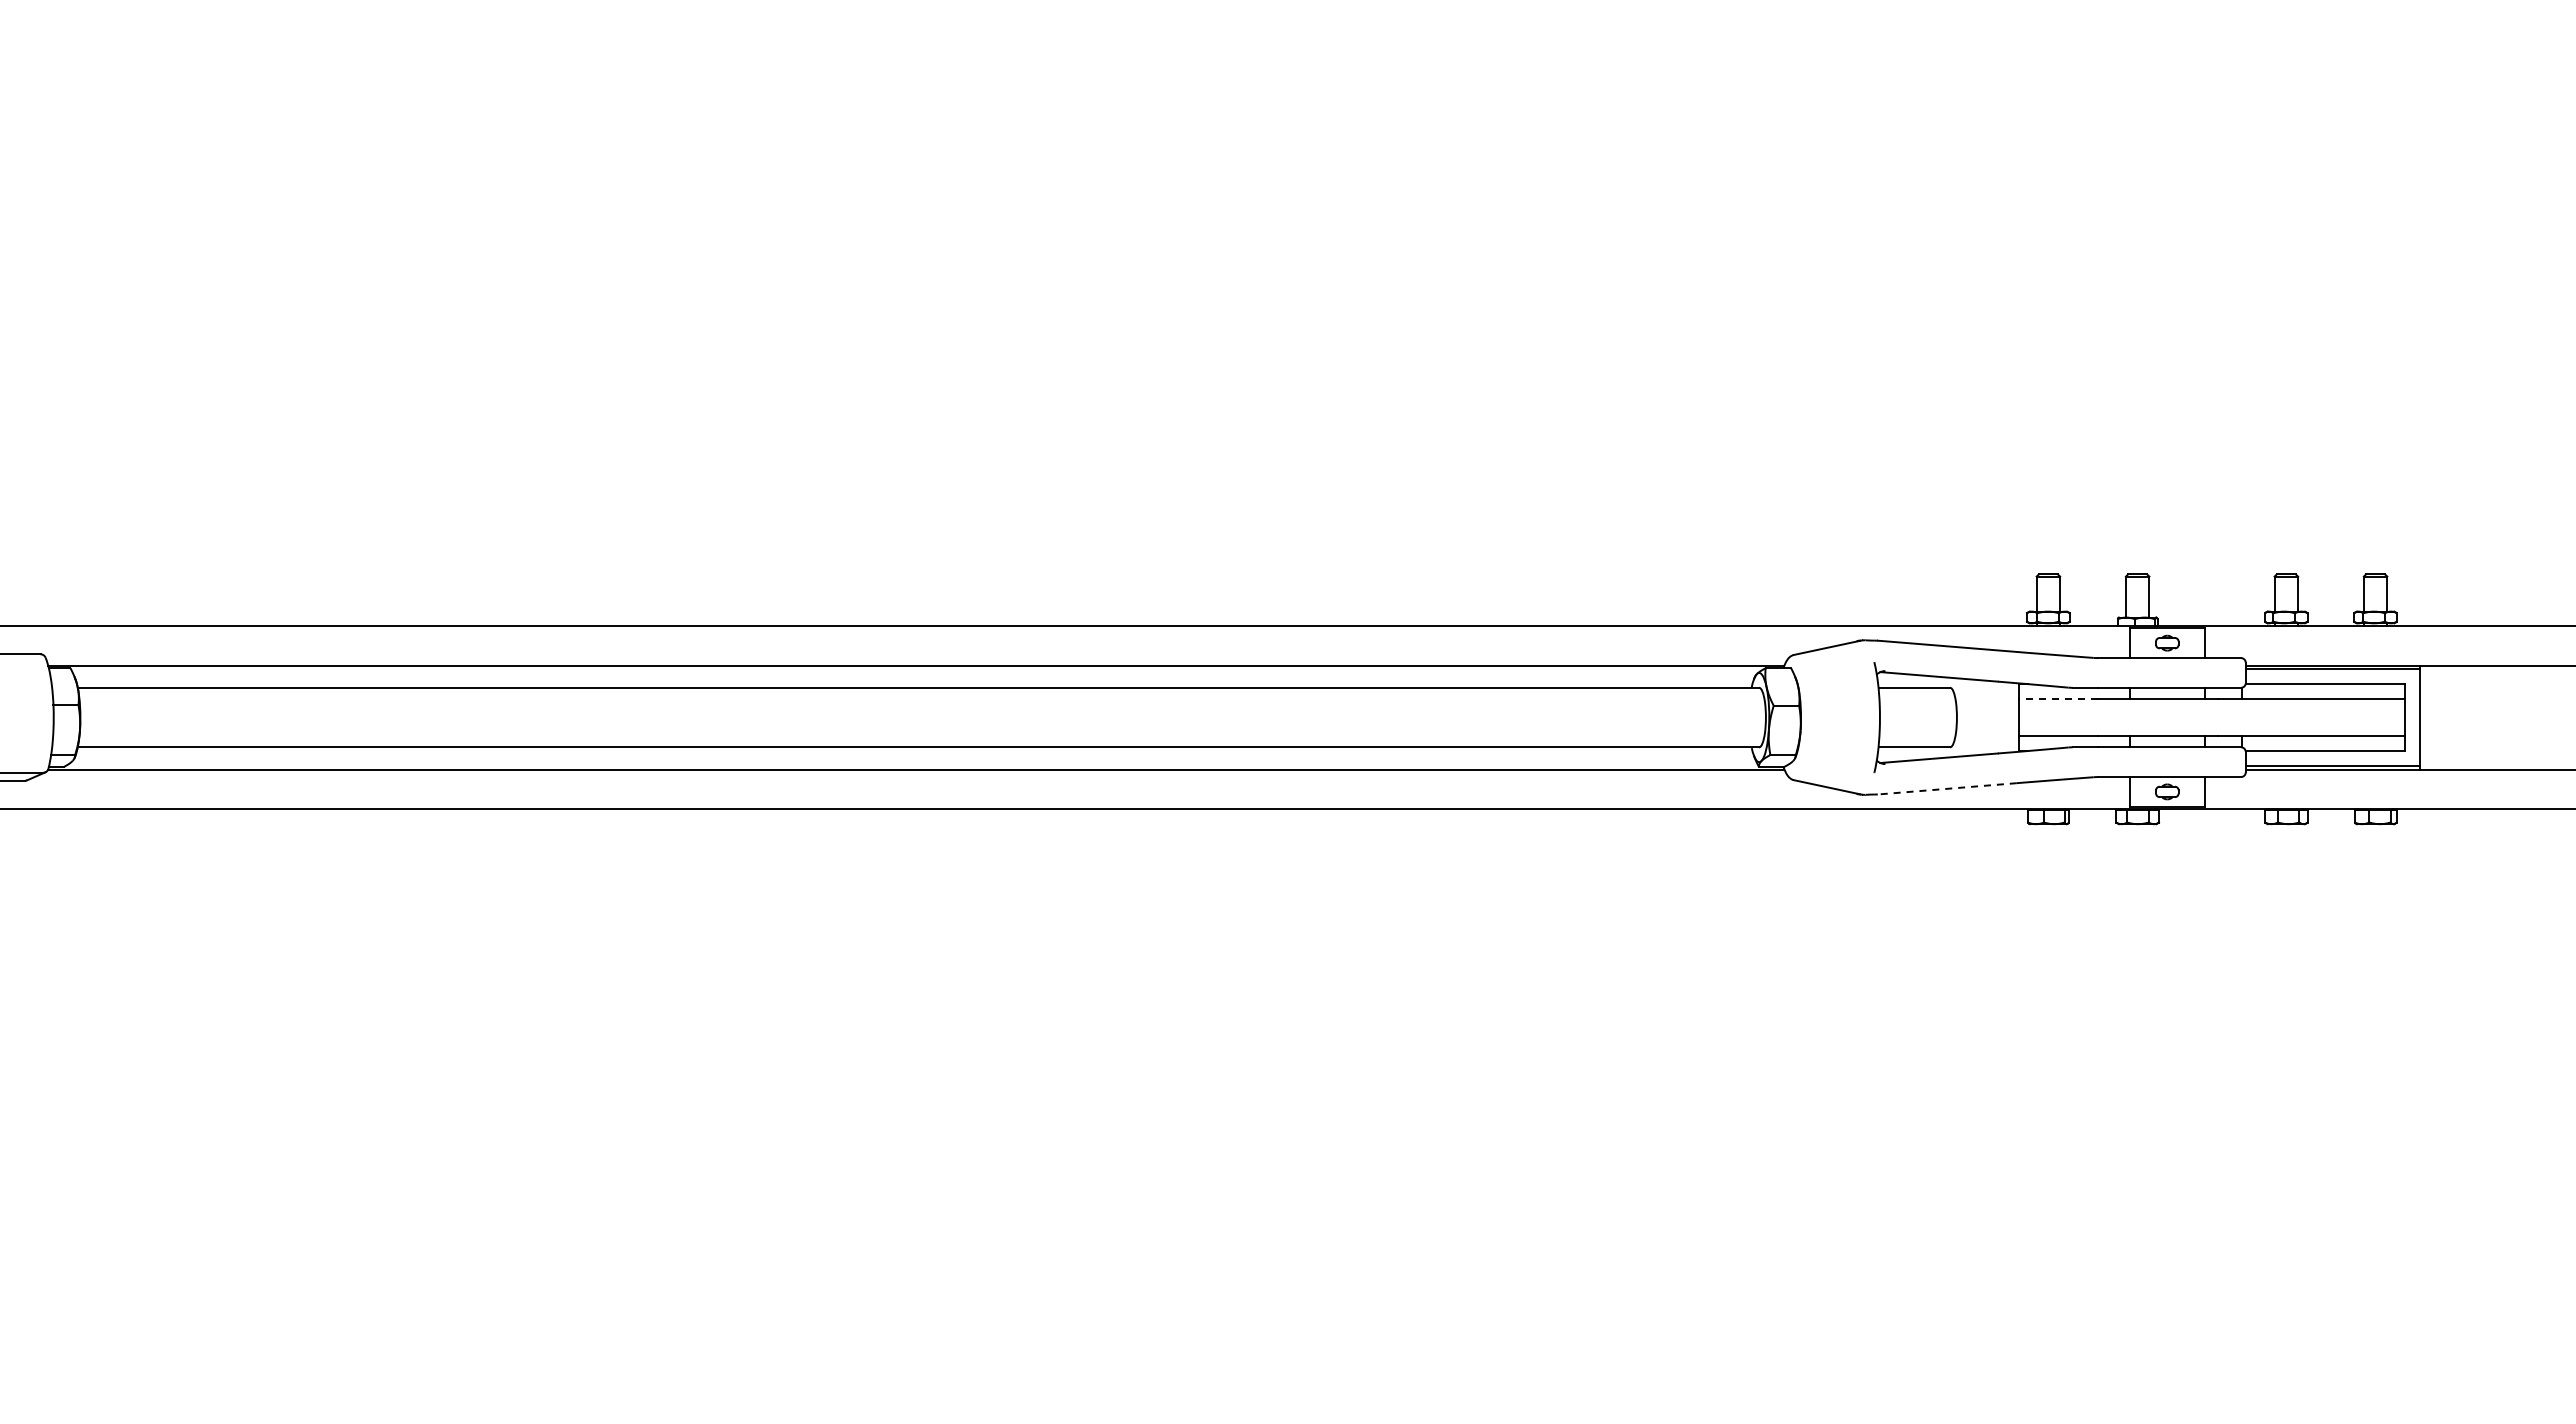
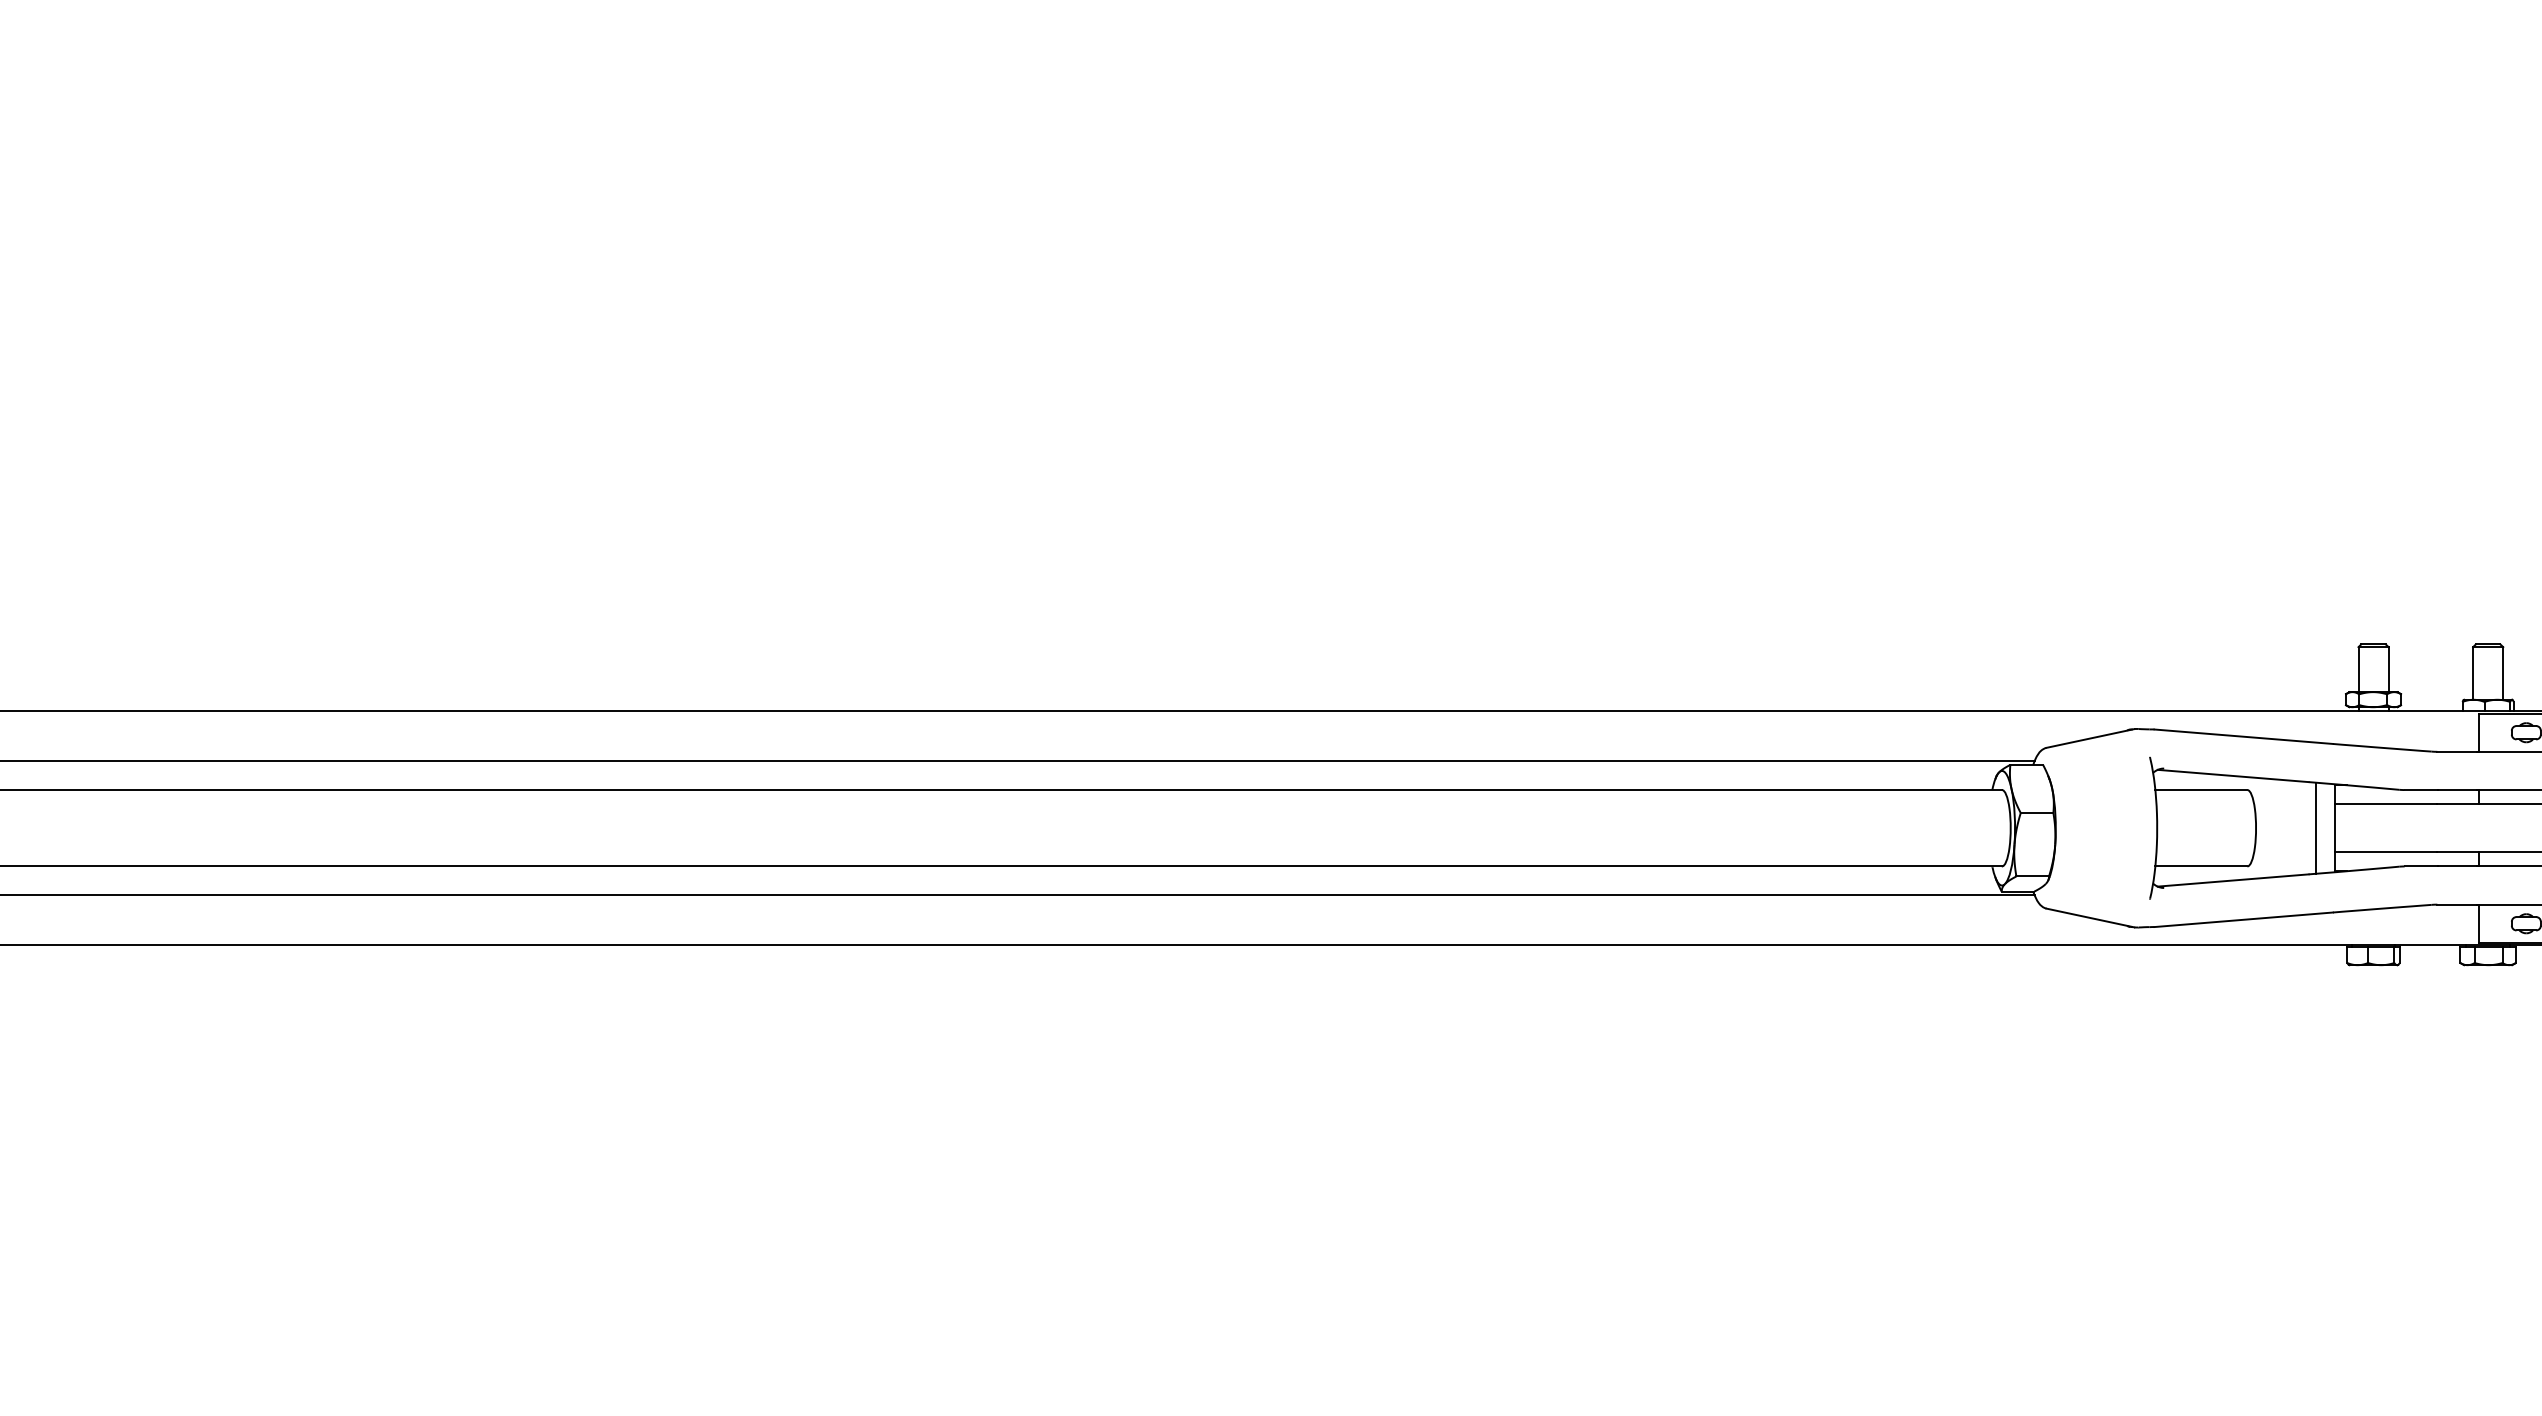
line: (2058, 699) -> (2386, 805), dashed -> solid
line: (2003, 717) -> (2315, 828), added
line: (1947, 788) -> (2243, 919), dashed -> solid

